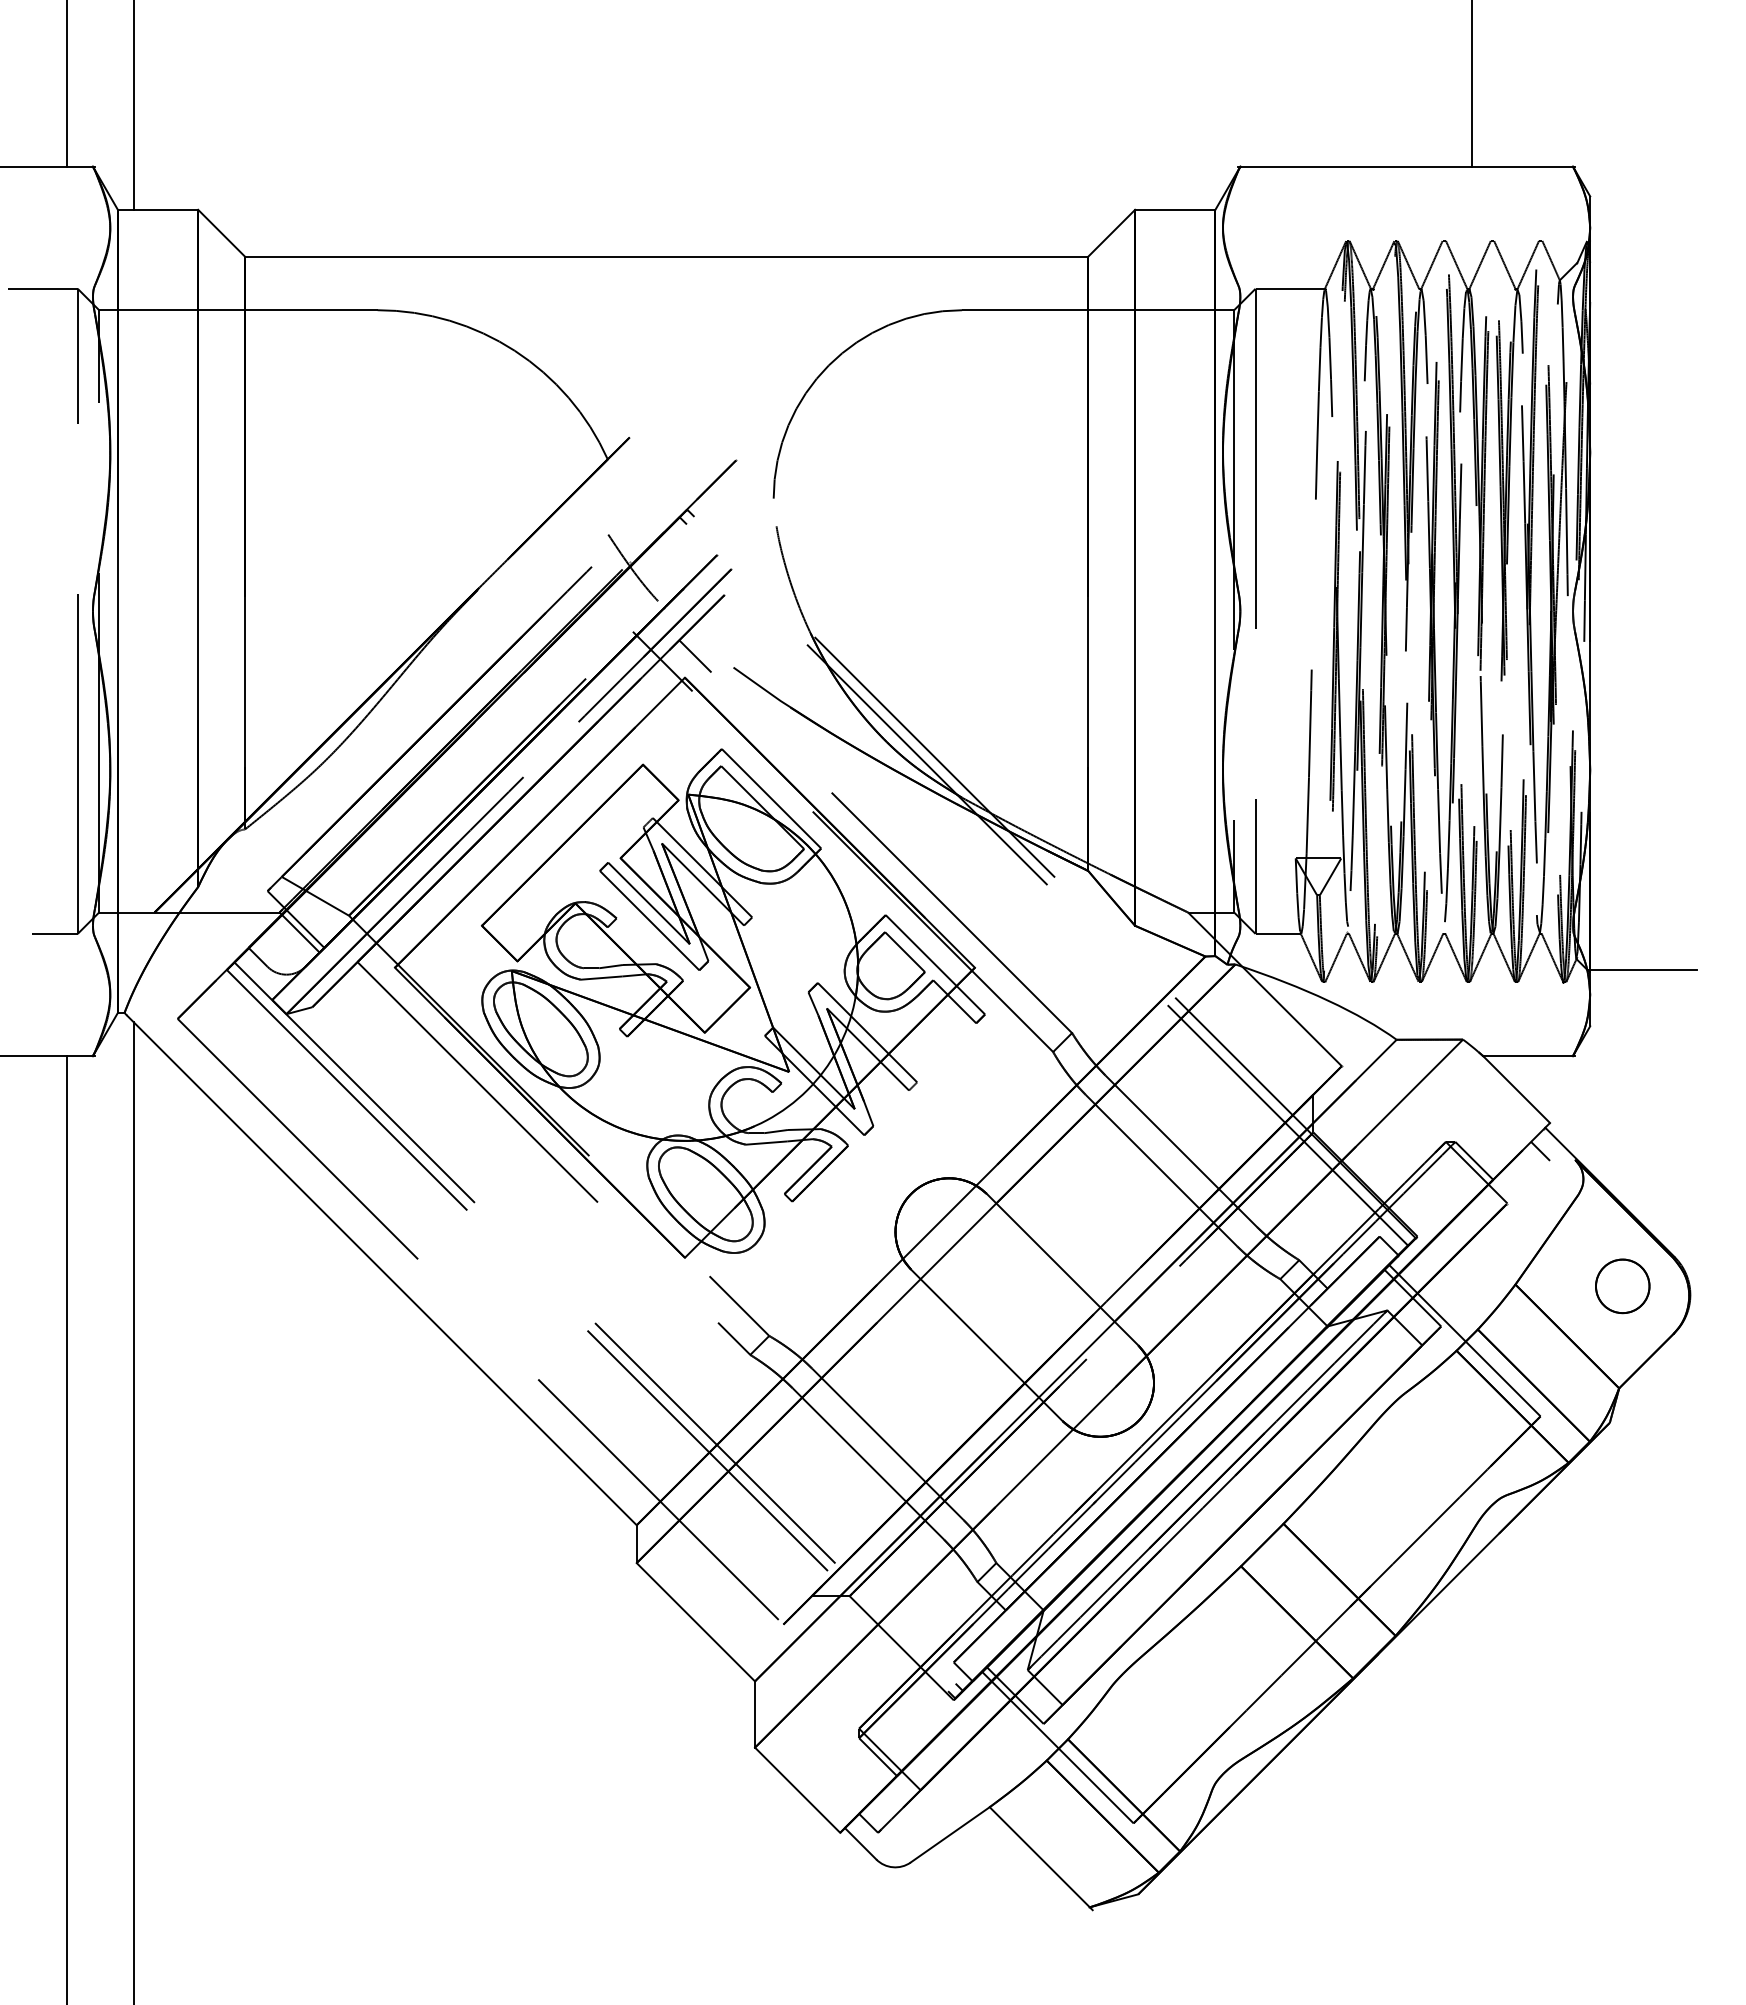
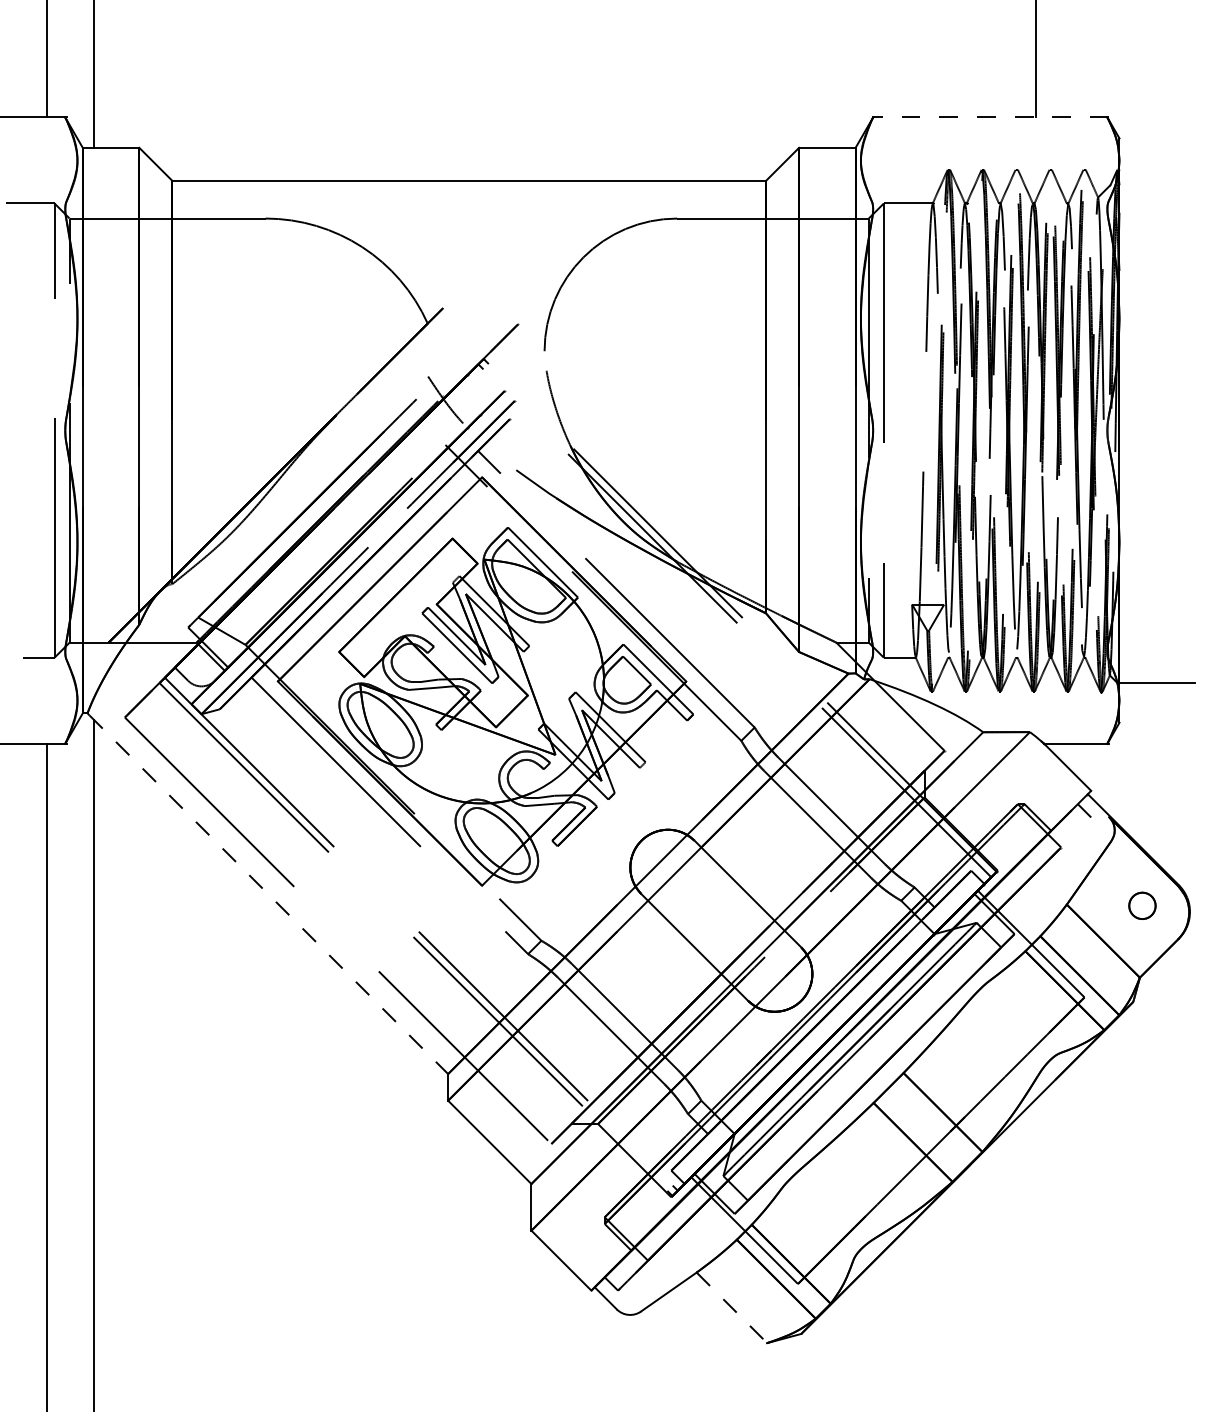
line: (1406, 166) -> (990, 117), solid -> dashed
line: (382, 1270) -> (269, 894), solid -> dashed
part: (1622, 1286) -> (1142, 905), size x0.7
line: (1041, 1858) -> (733, 1308), solid -> dashed

